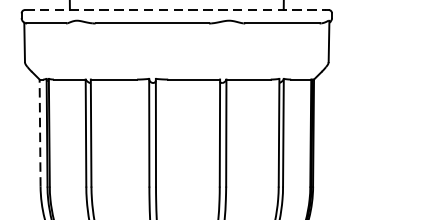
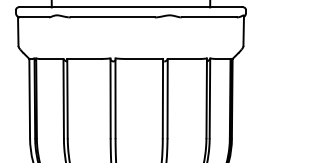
line: (176, 10) -> (130, 7), dashed -> solid
line: (39, 132) -> (29, 98), dashed -> solid

